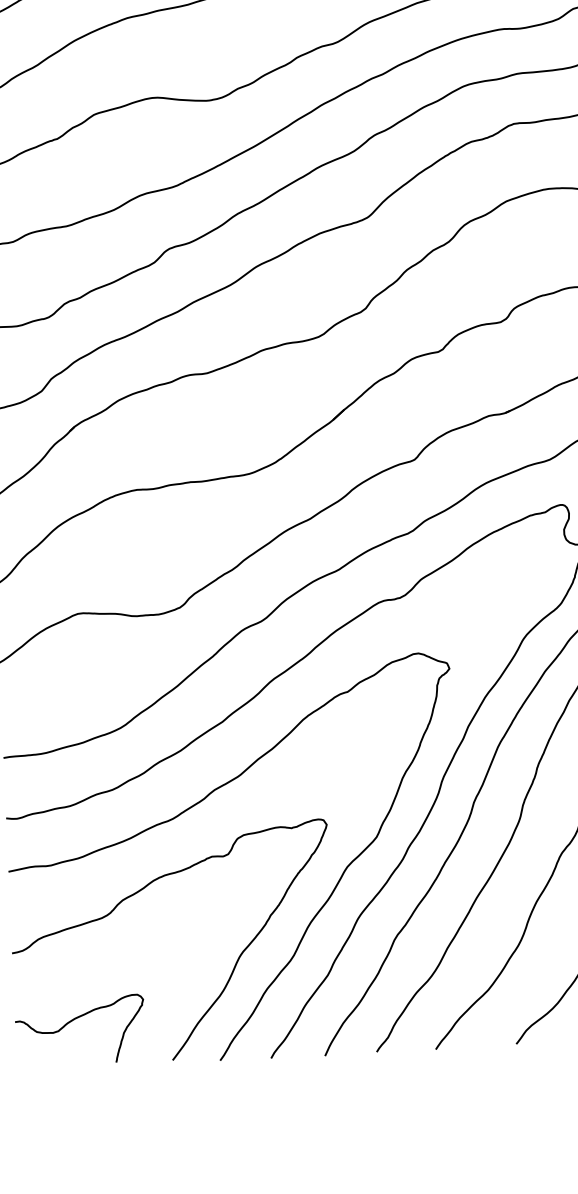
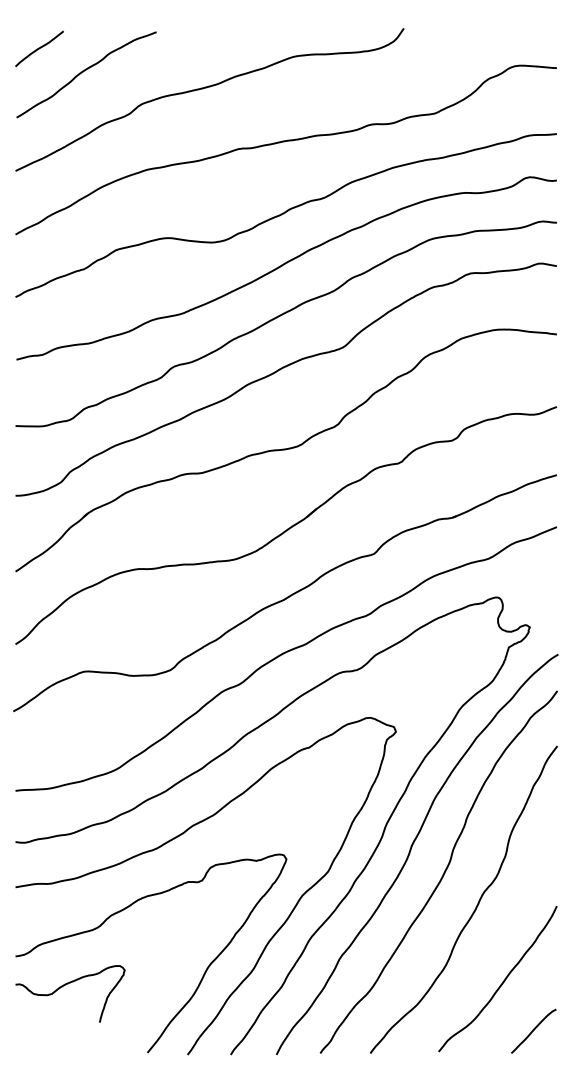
curve: (77, 1019) -> (68, 984), moved

